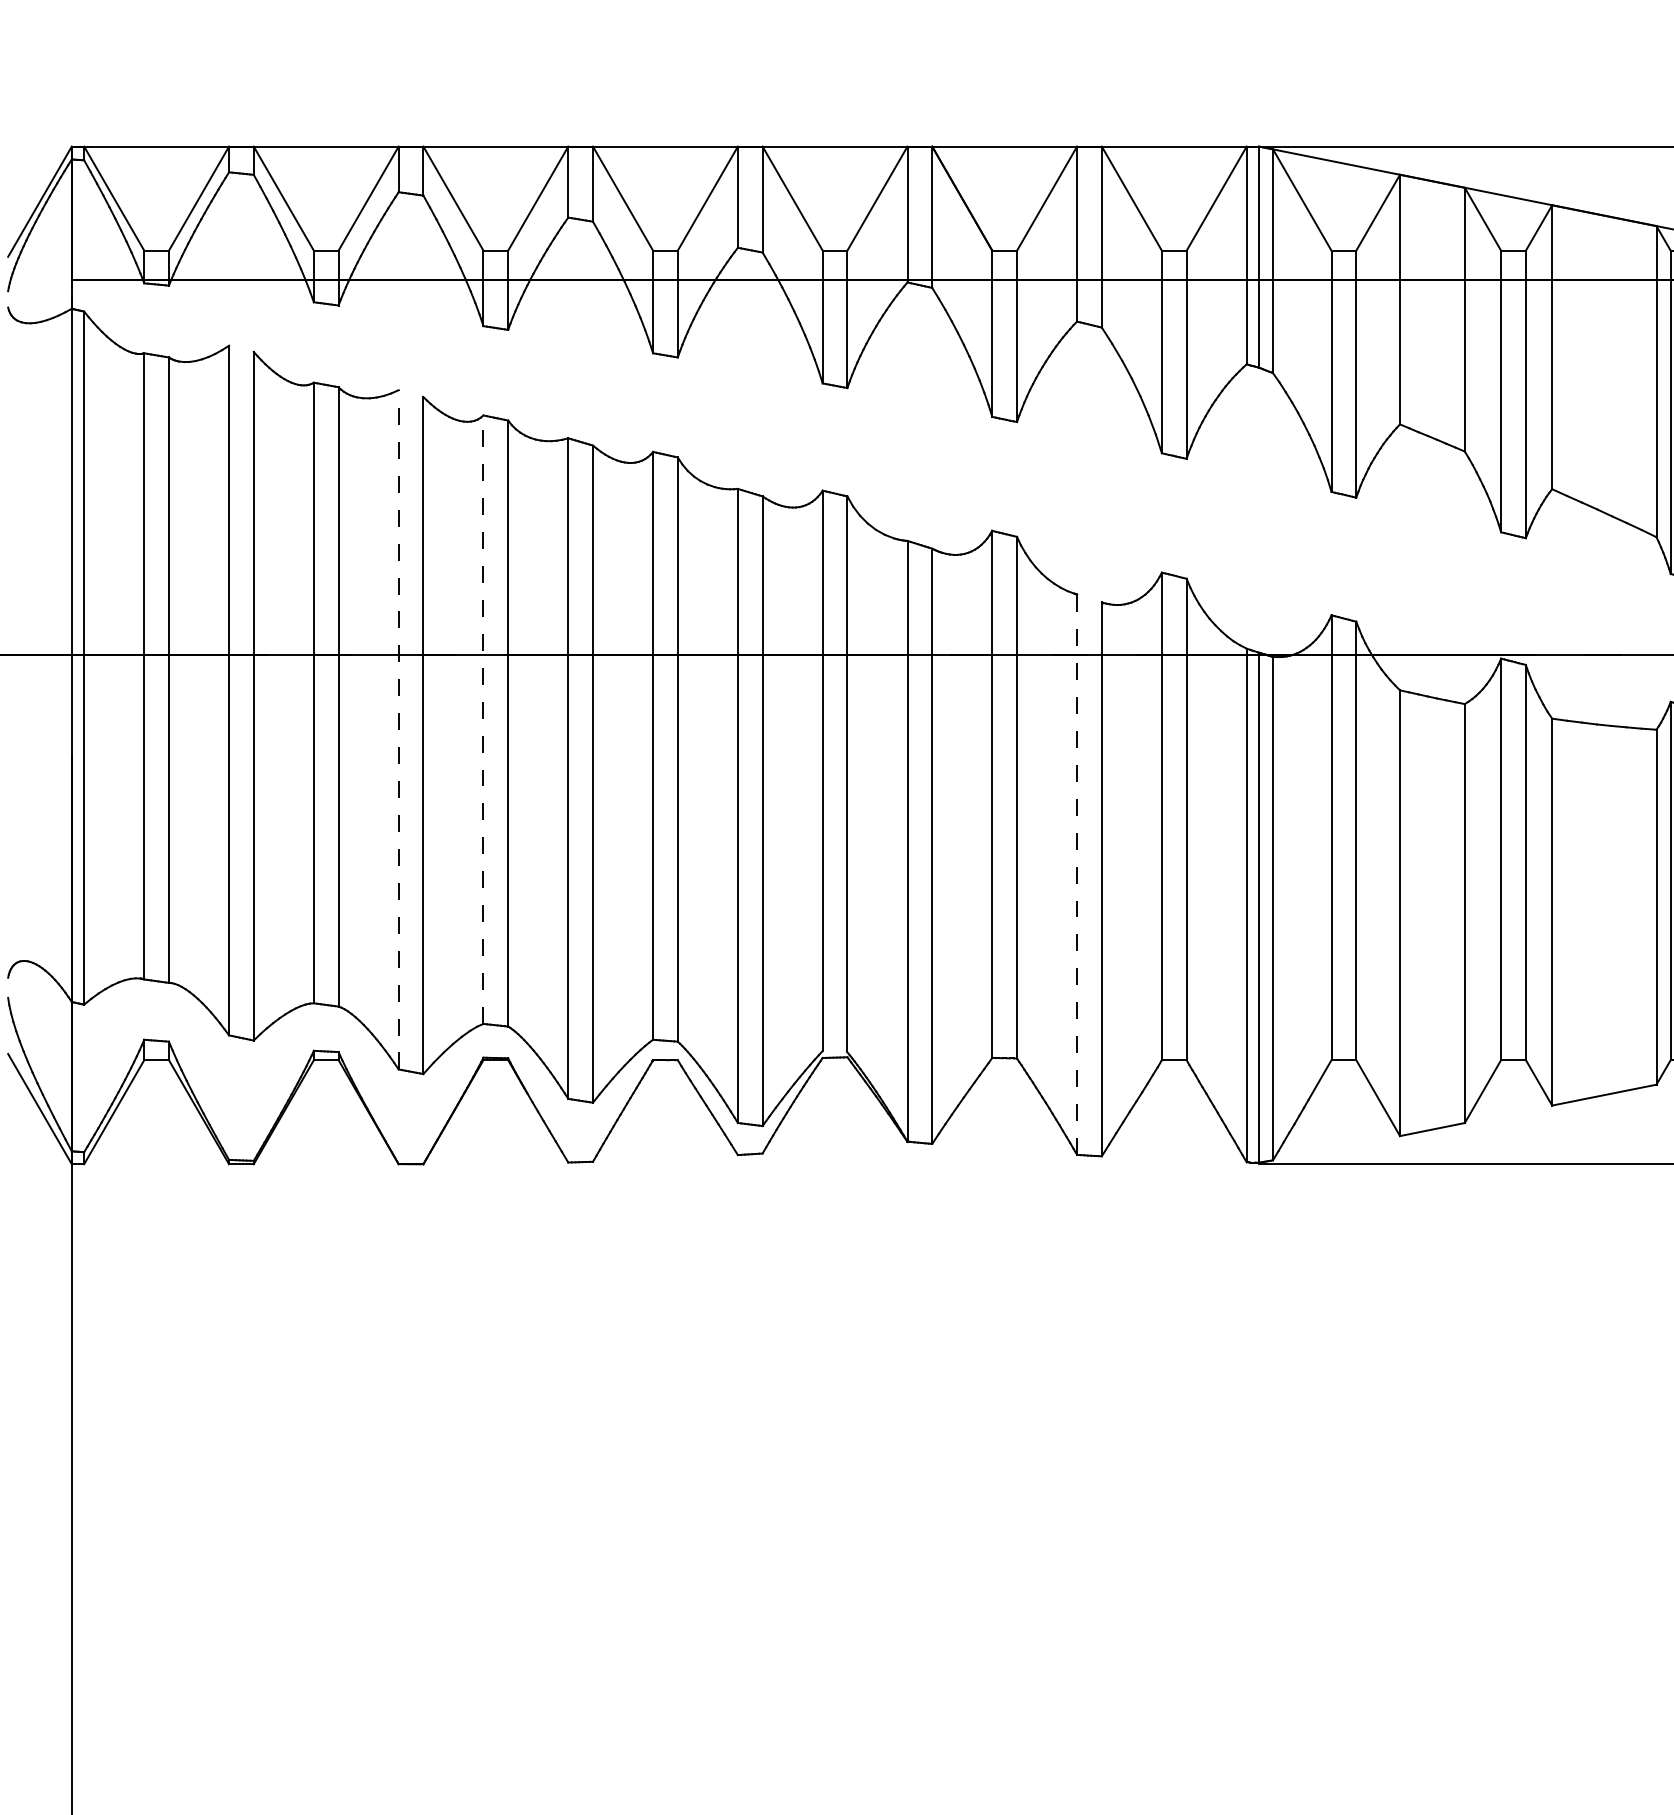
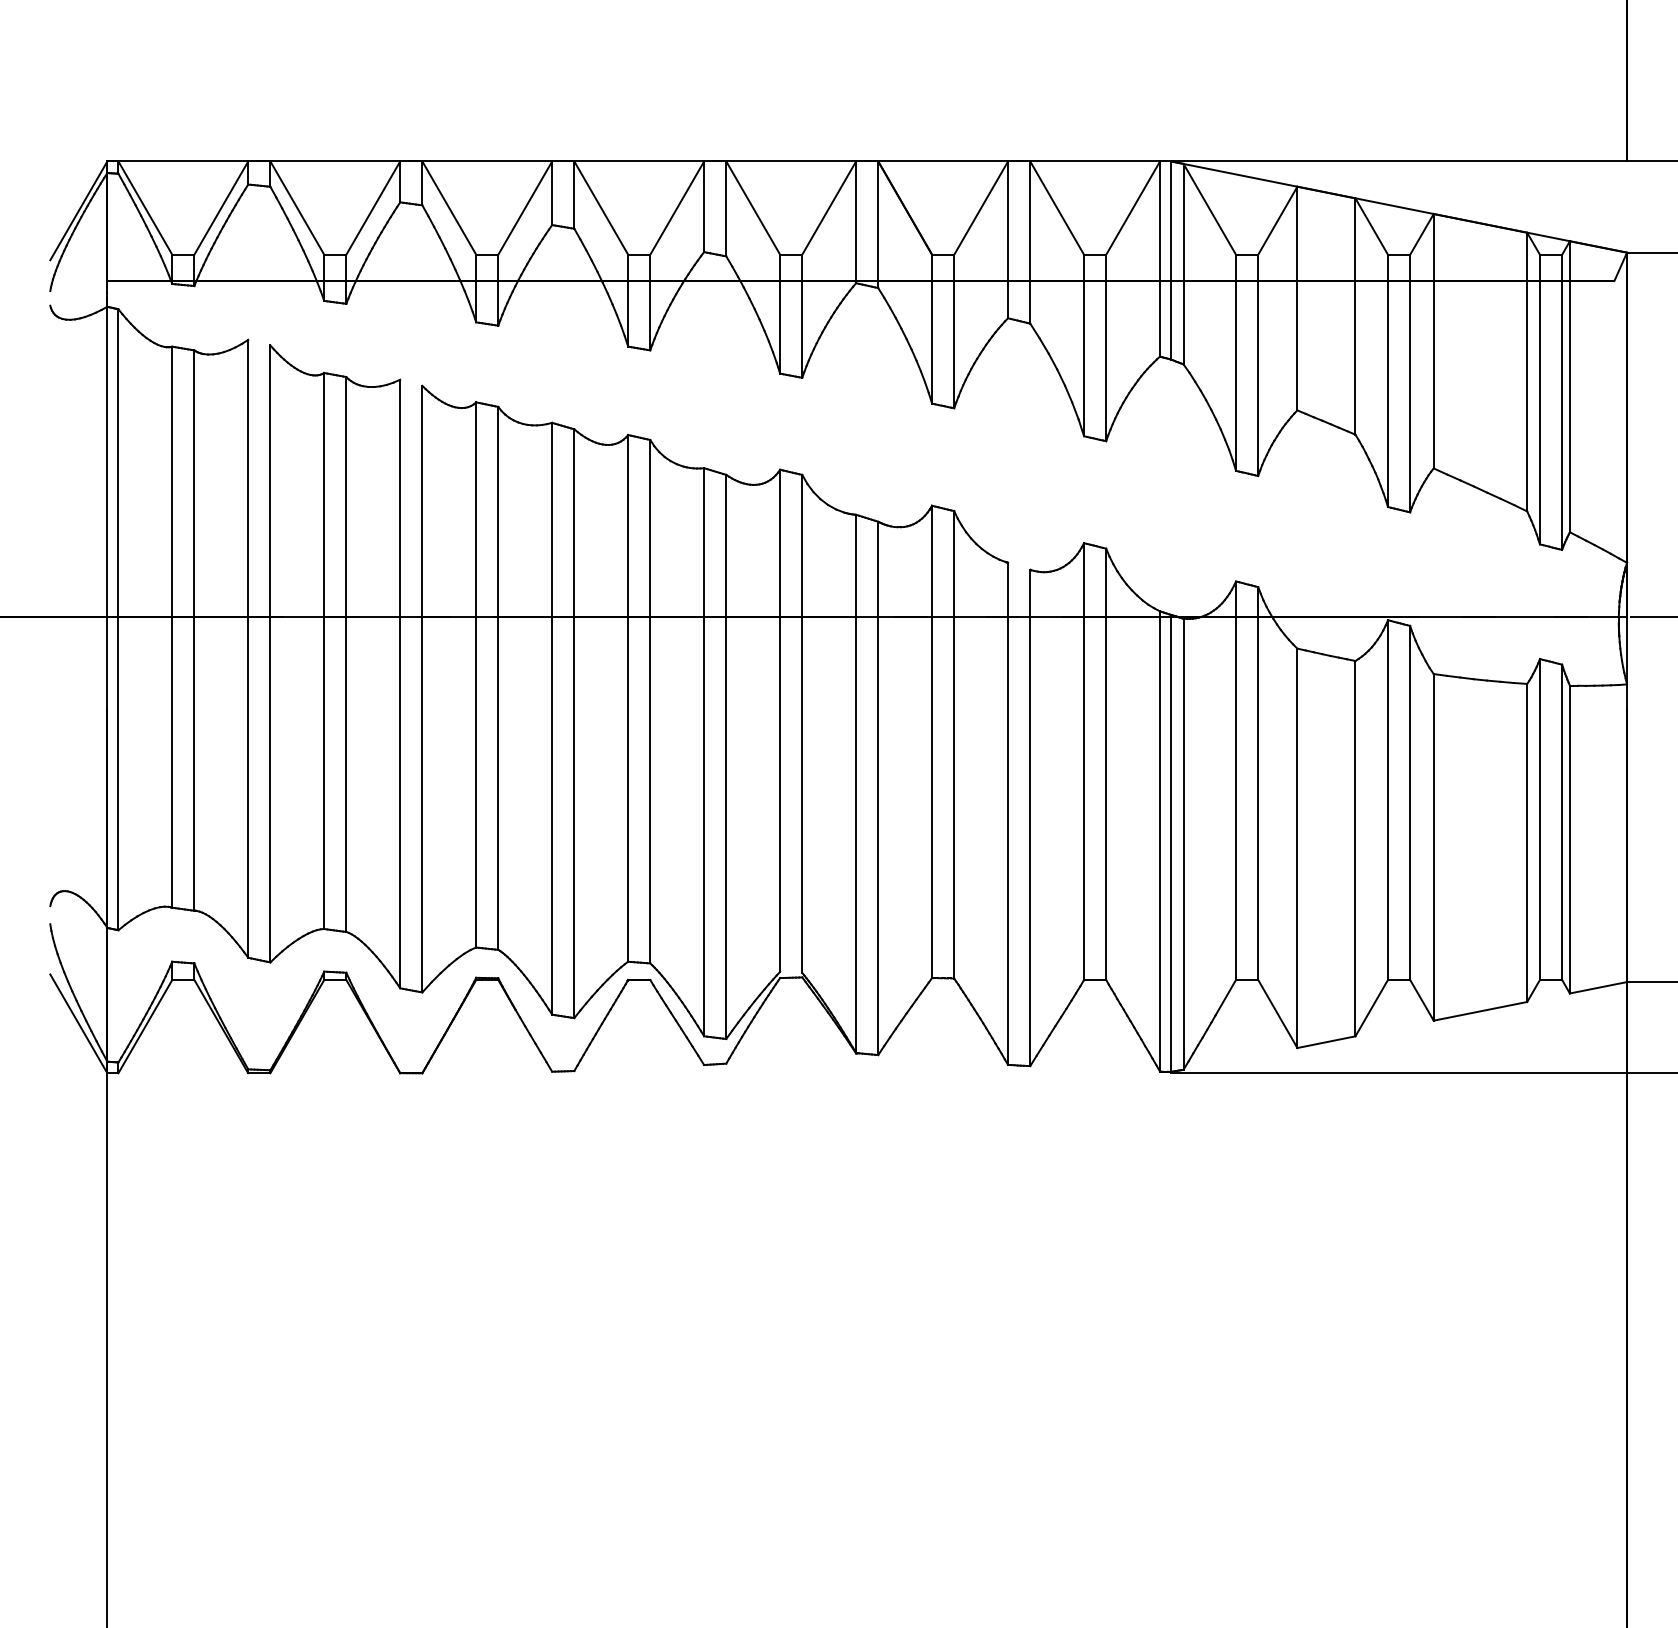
line: (483, 719) -> (476, 674), dashed -> solid
line: (398, 729) -> (400, 683), dashed -> solid
line: (1077, 874) -> (1008, 813), dashed -> solid

